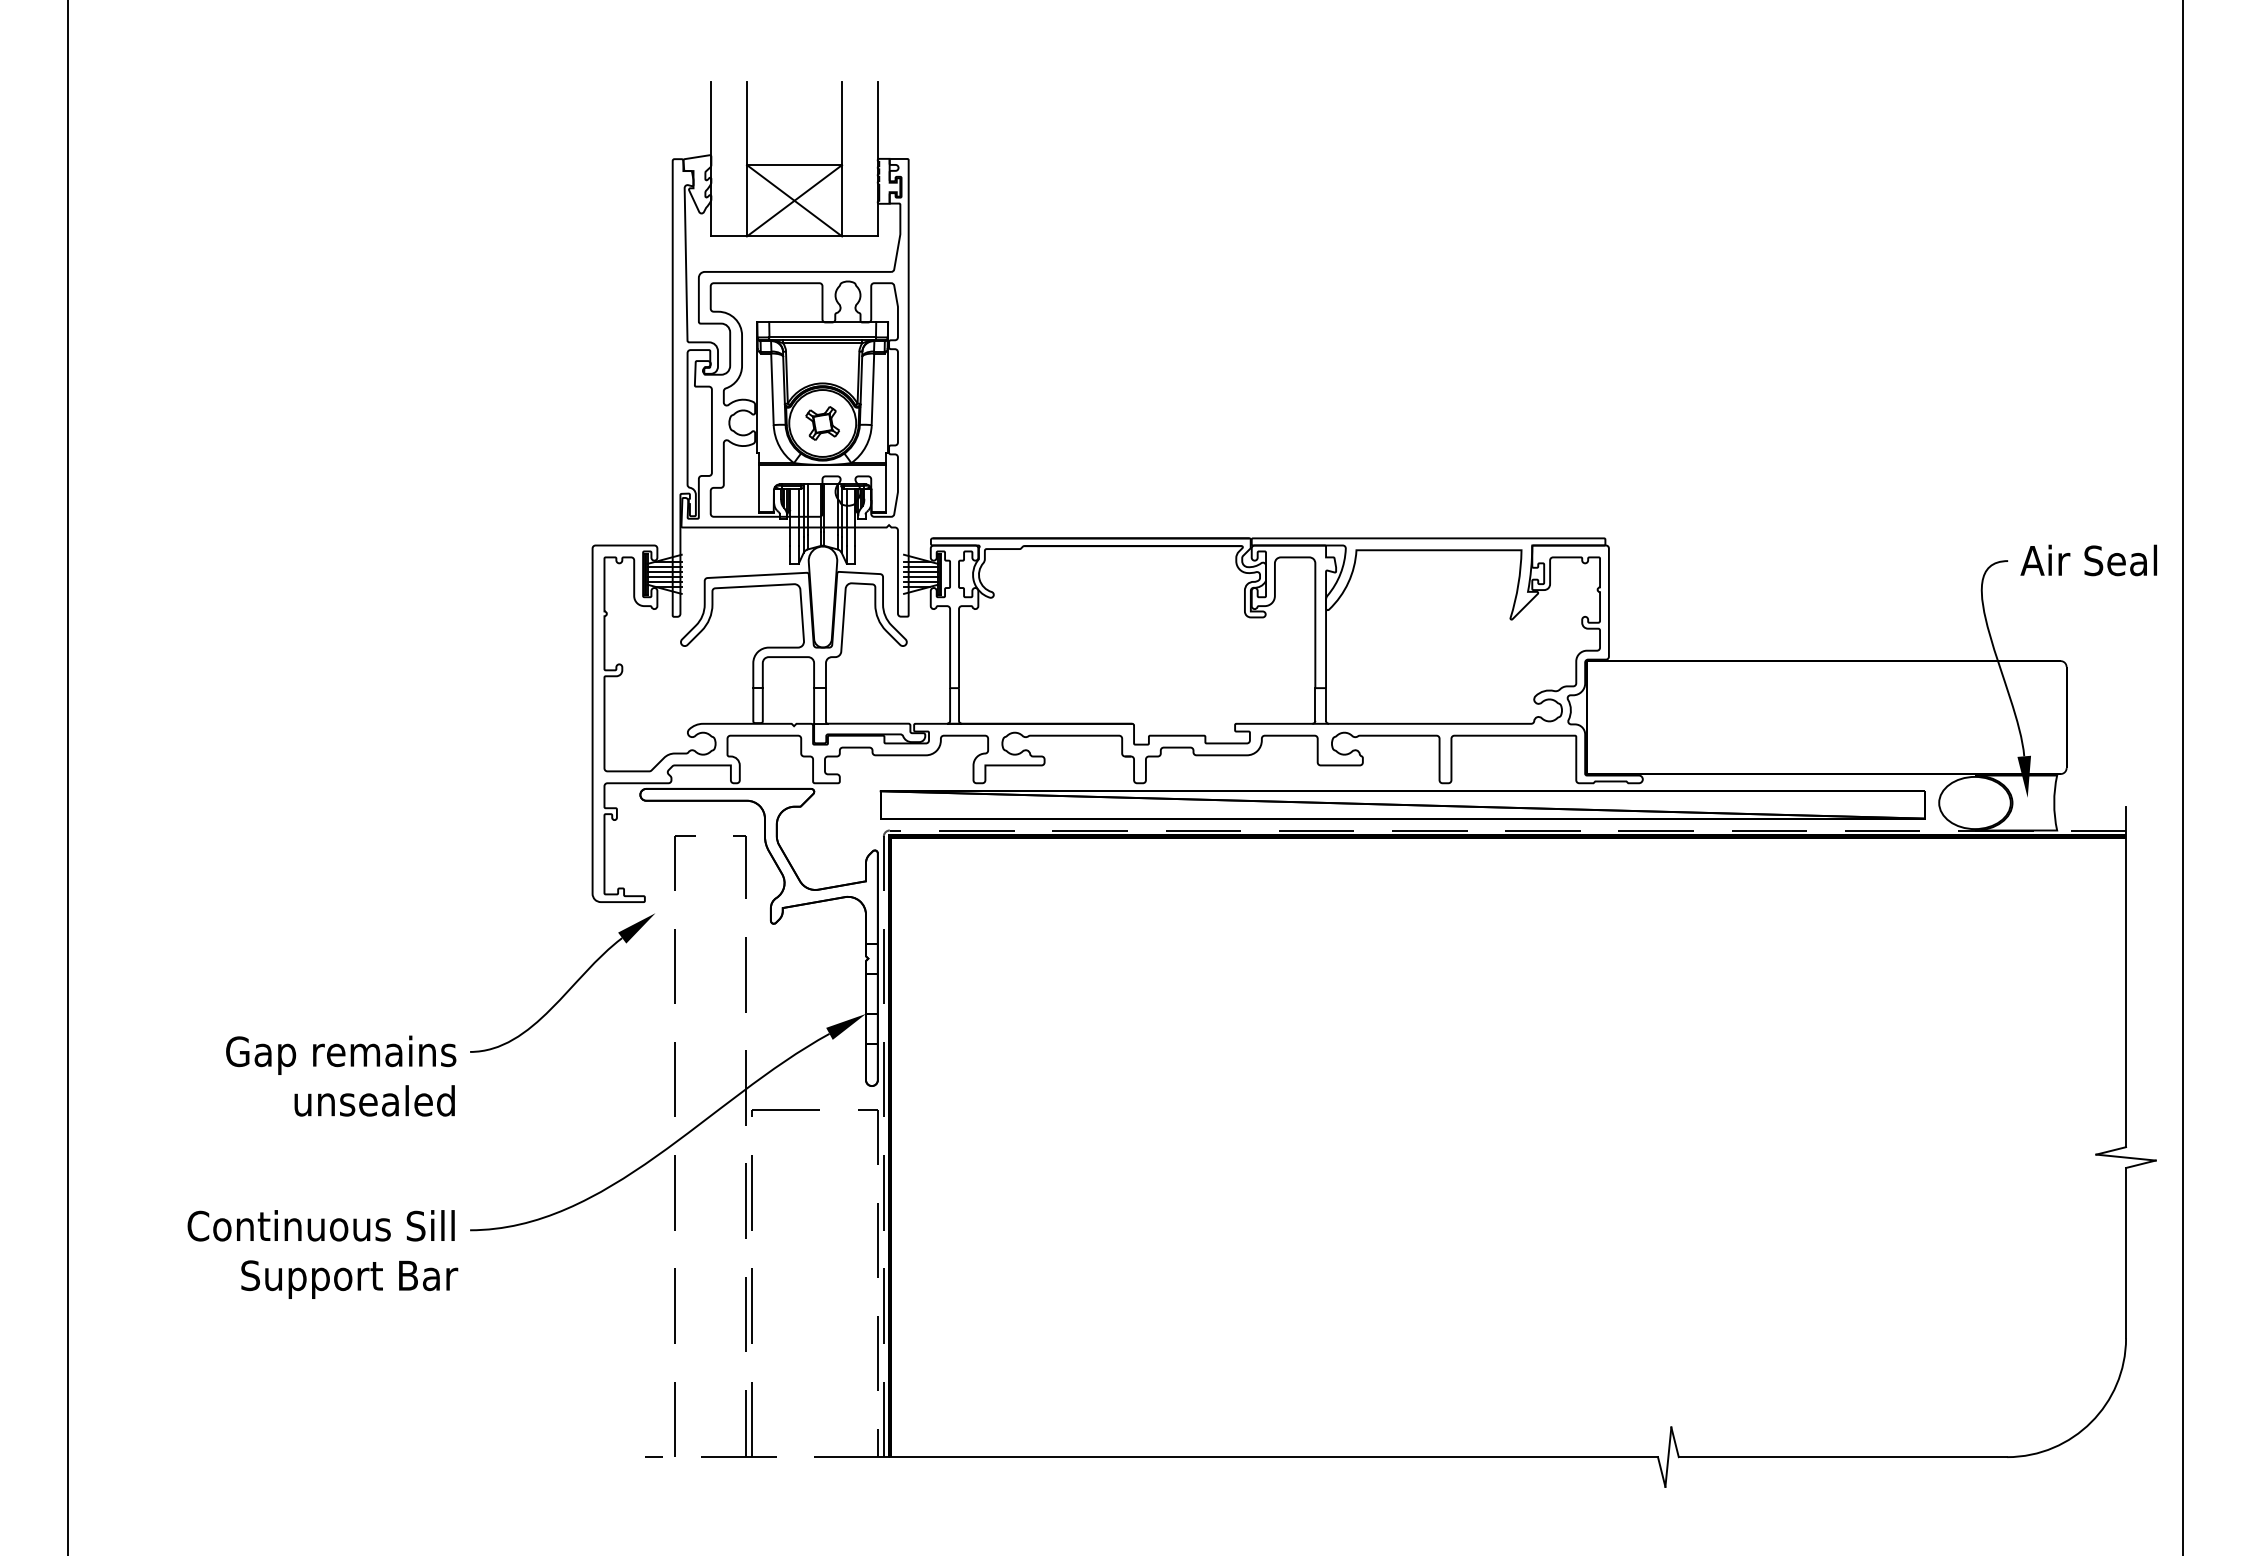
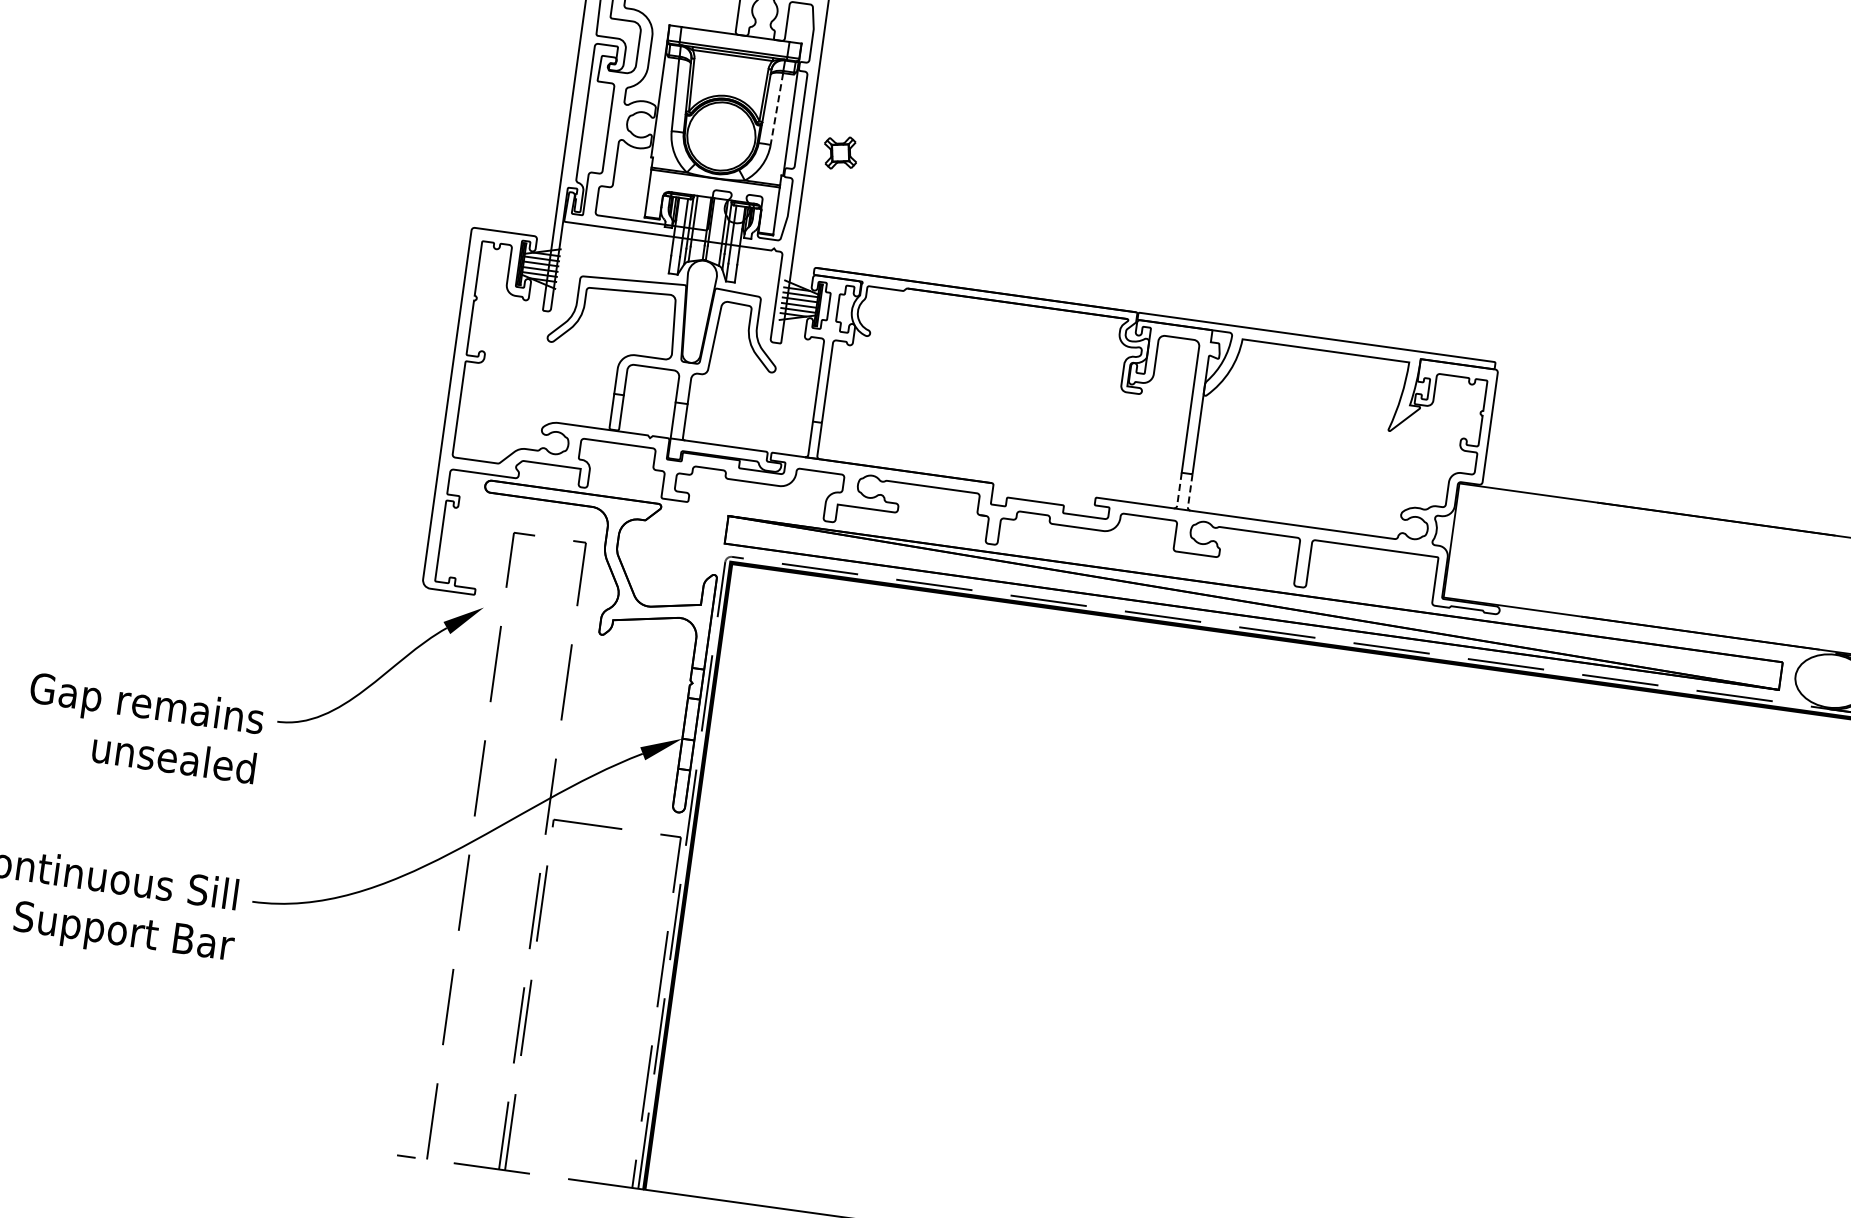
line: (872, 389) -> (776, 109), solid -> dashed
part: (822, 423) -> (840, 153), moved
line: (1315, 705) -> (1179, 490), solid -> dashed
line: (1326, 705) -> (1190, 491), solid -> dashed

